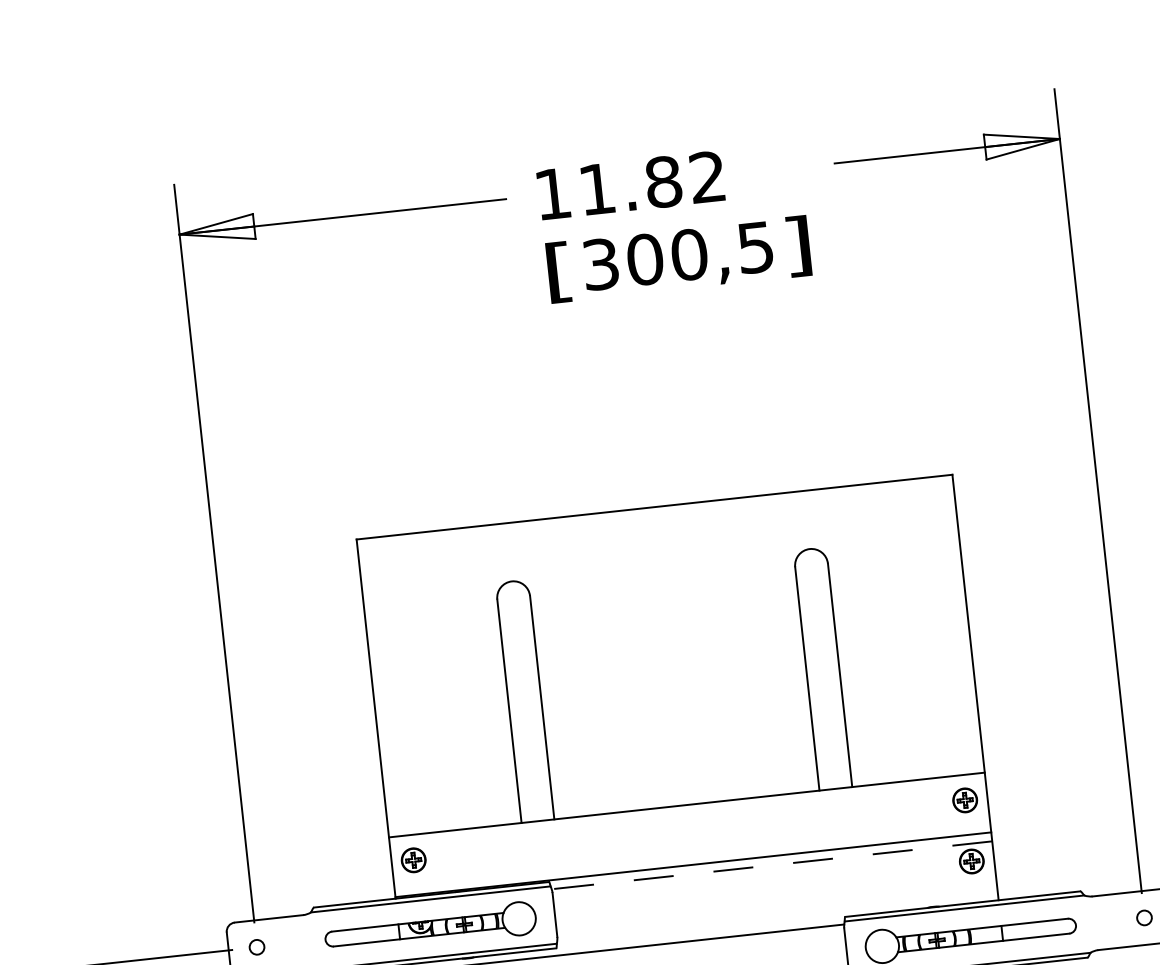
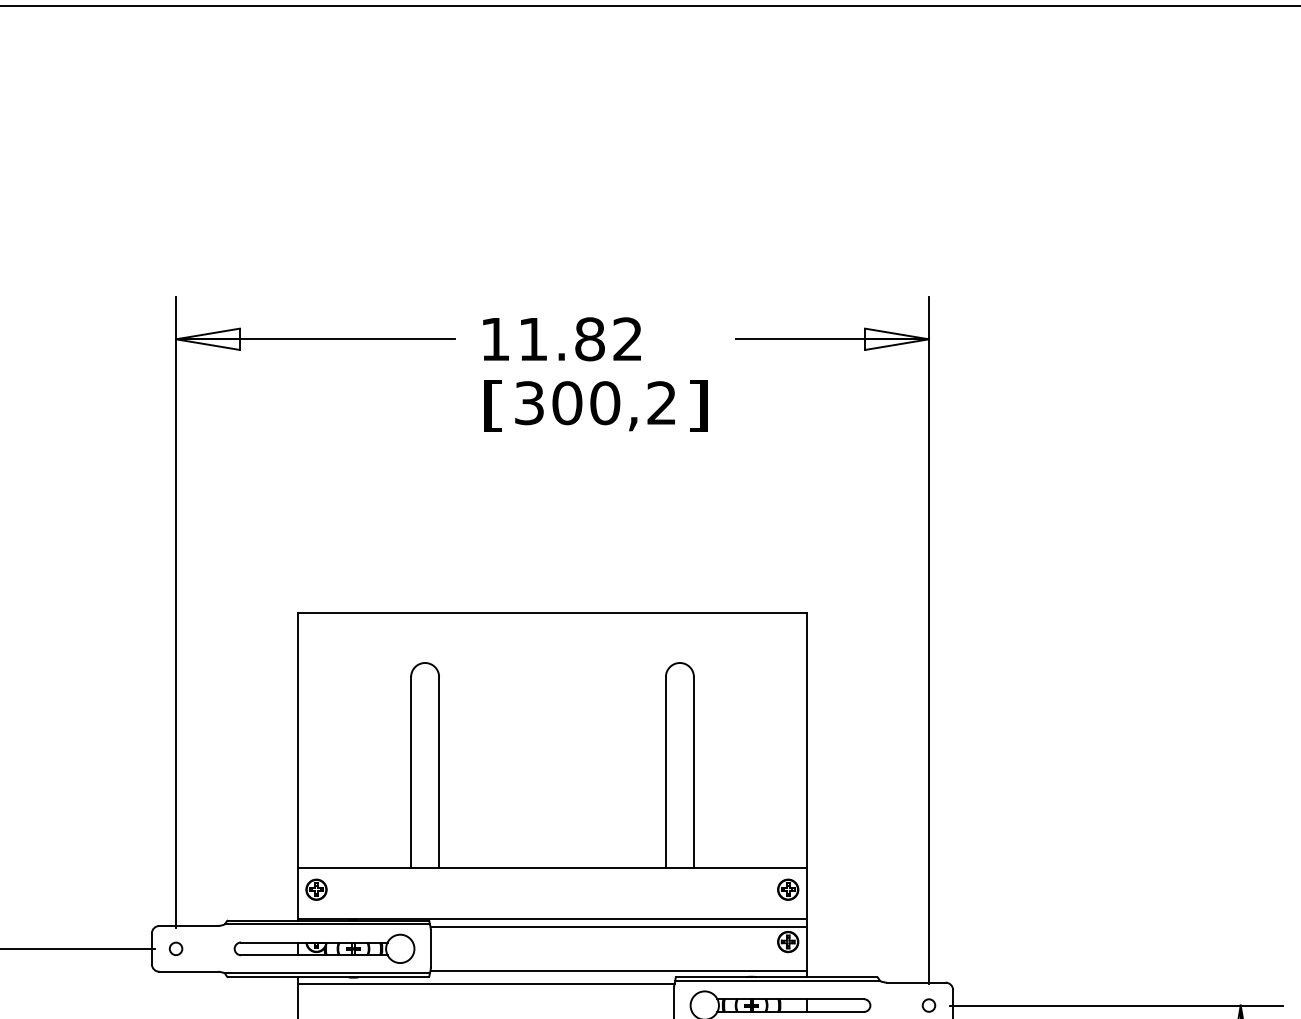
text: (755, 248) -> (661, 403), 300,5 -> 300,2
line: (771, 864) -> (618, 926), dashed -> solid
line: (777, 916) -> (618, 970), added

